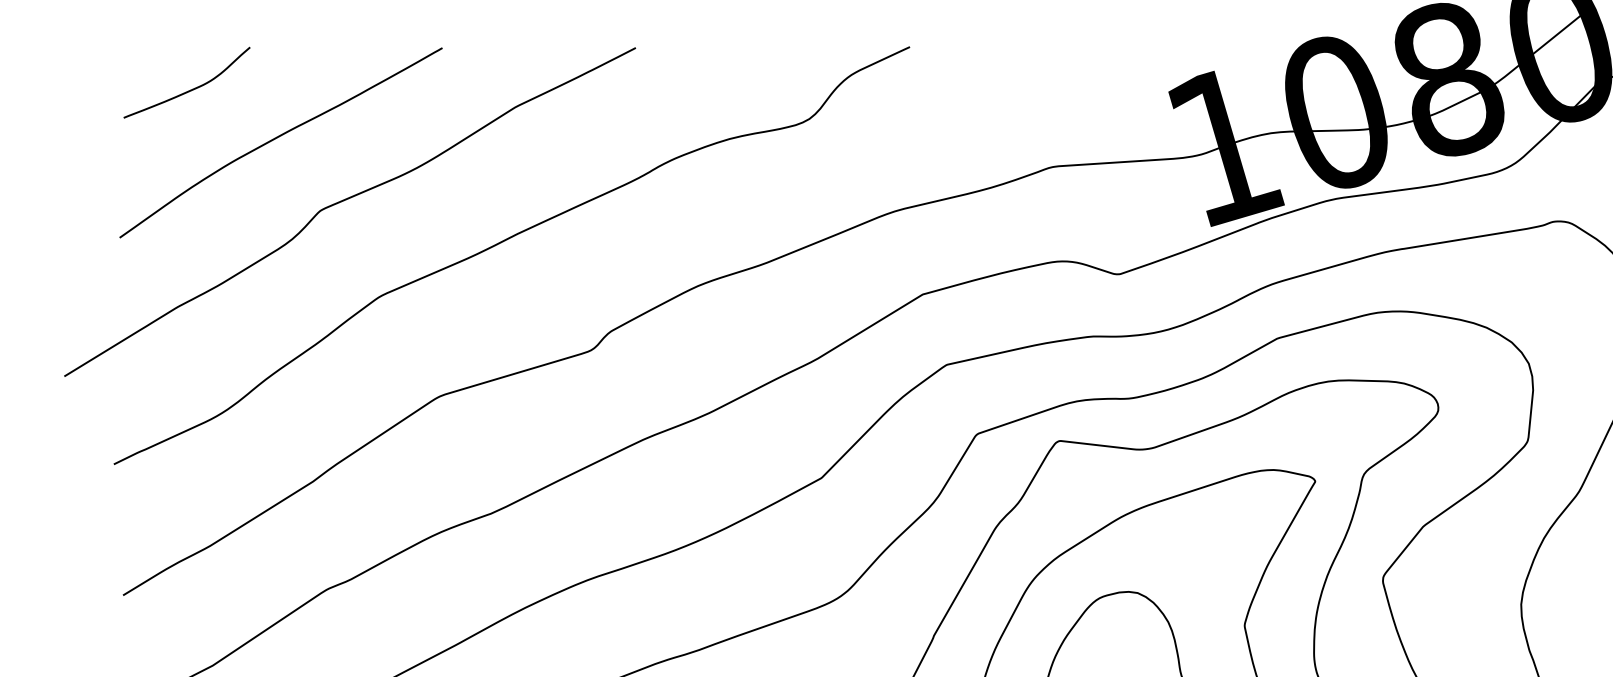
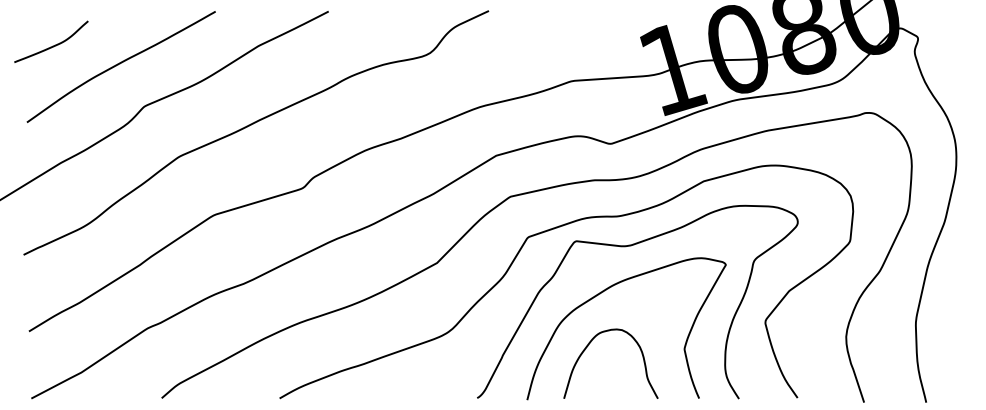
curve: (188, 88) -> (52, 45), moved

